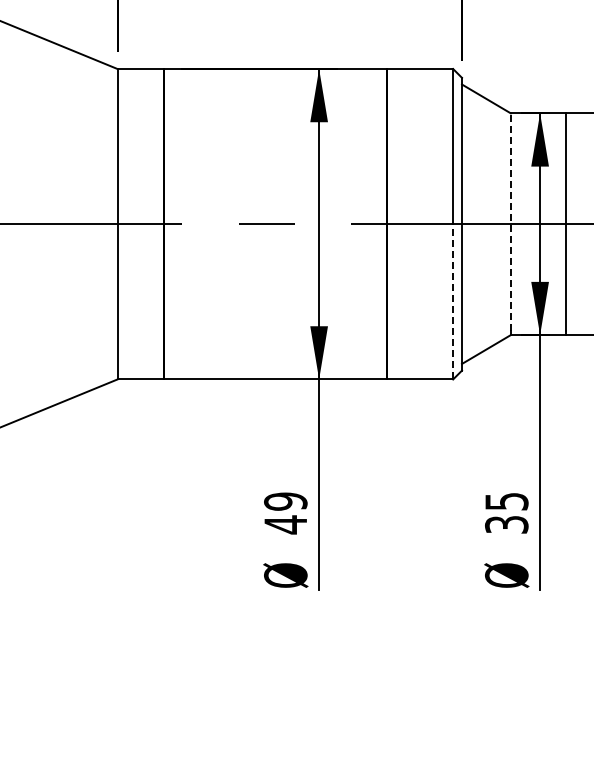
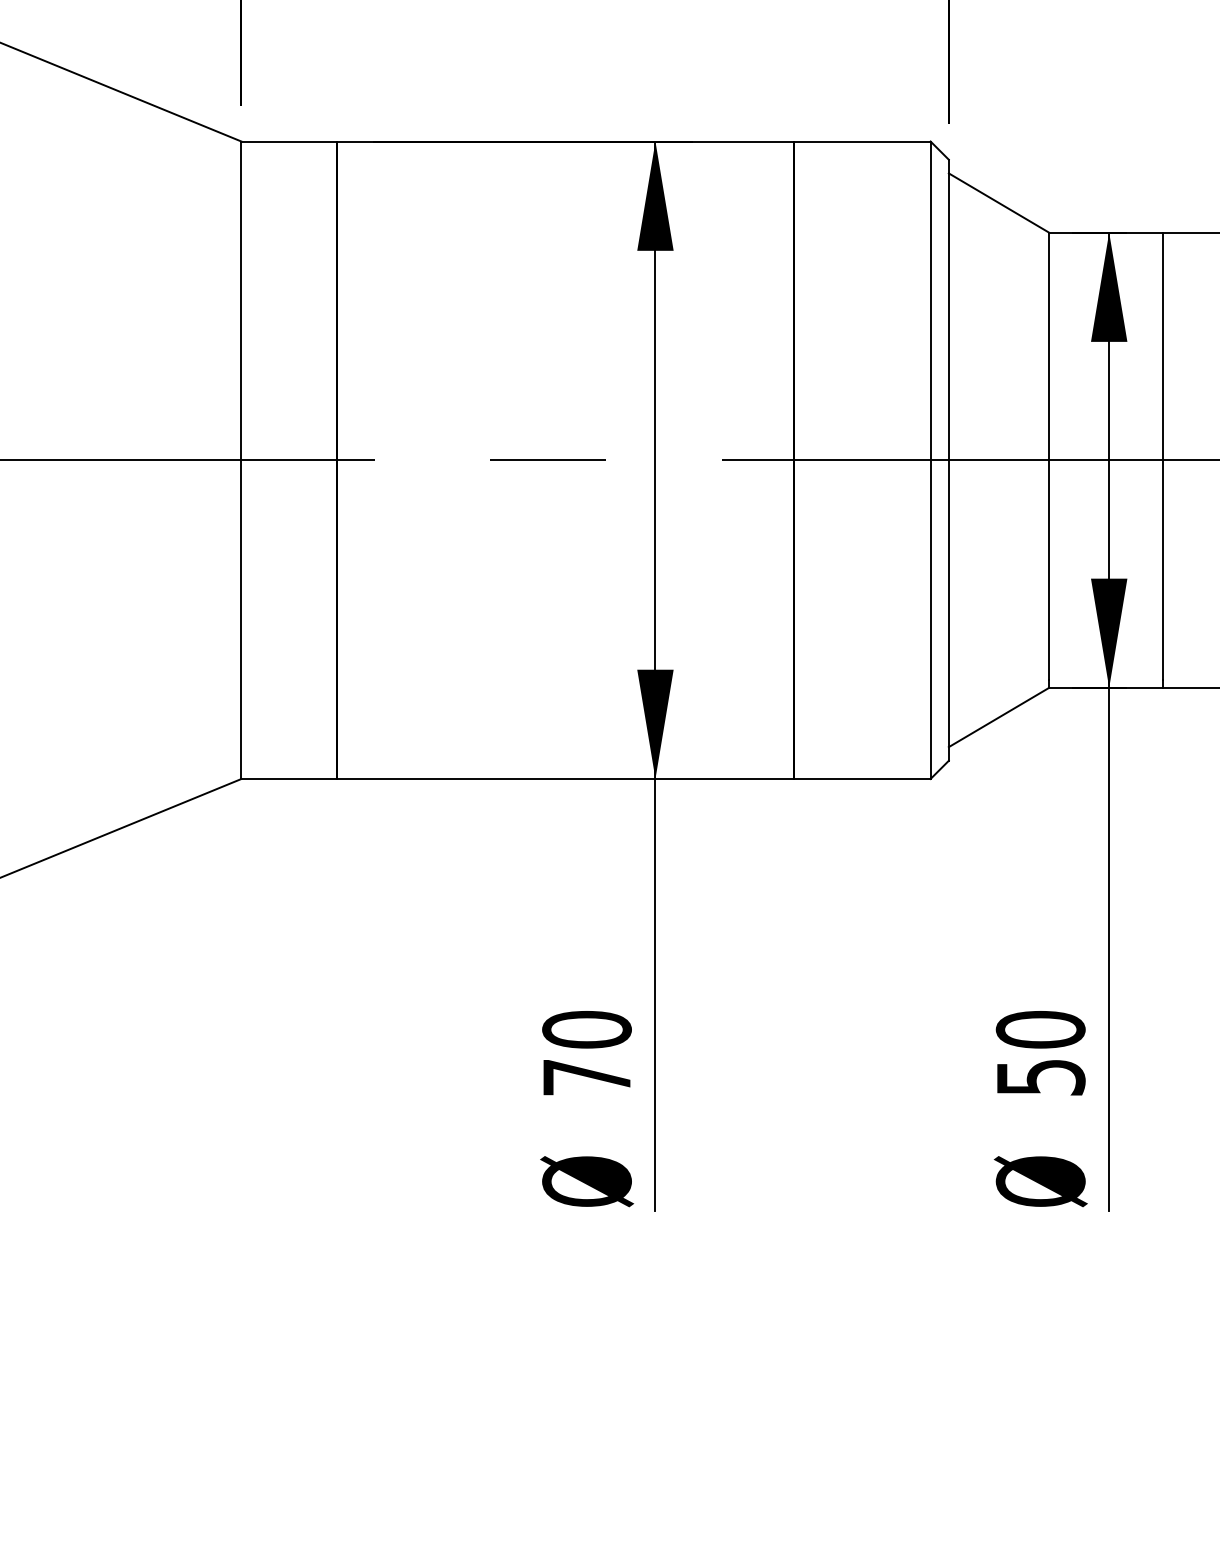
line: (510, 222) -> (1048, 456), dashed -> solid
line: (453, 301) -> (931, 618), dashed -> solid
text: (506, 512) -> (1040, 1052), 35 -> 50
text: (285, 513) -> (586, 1054), 49 -> 70

